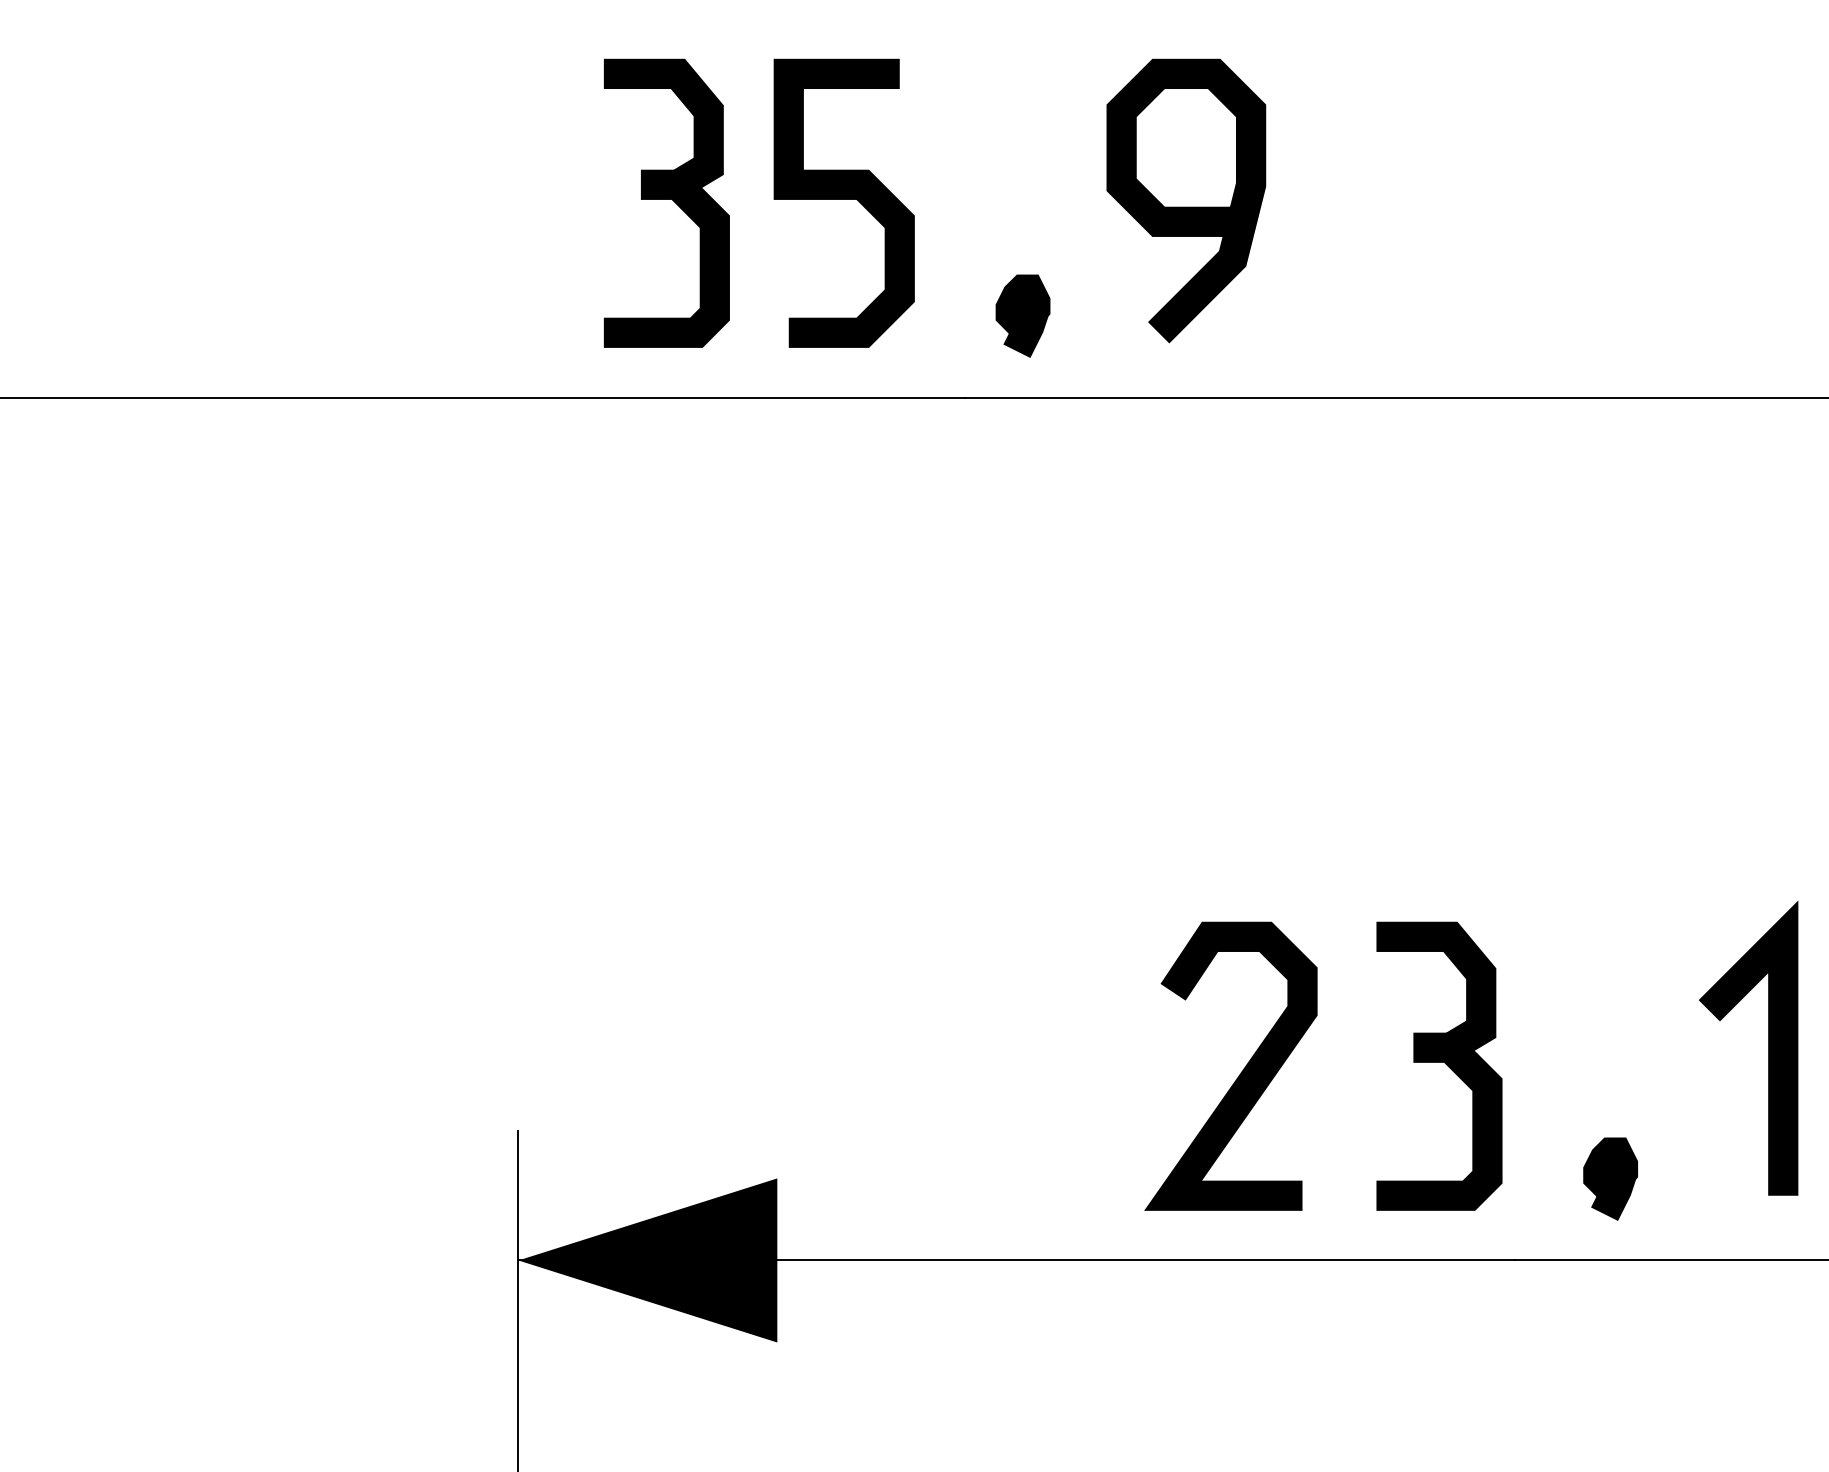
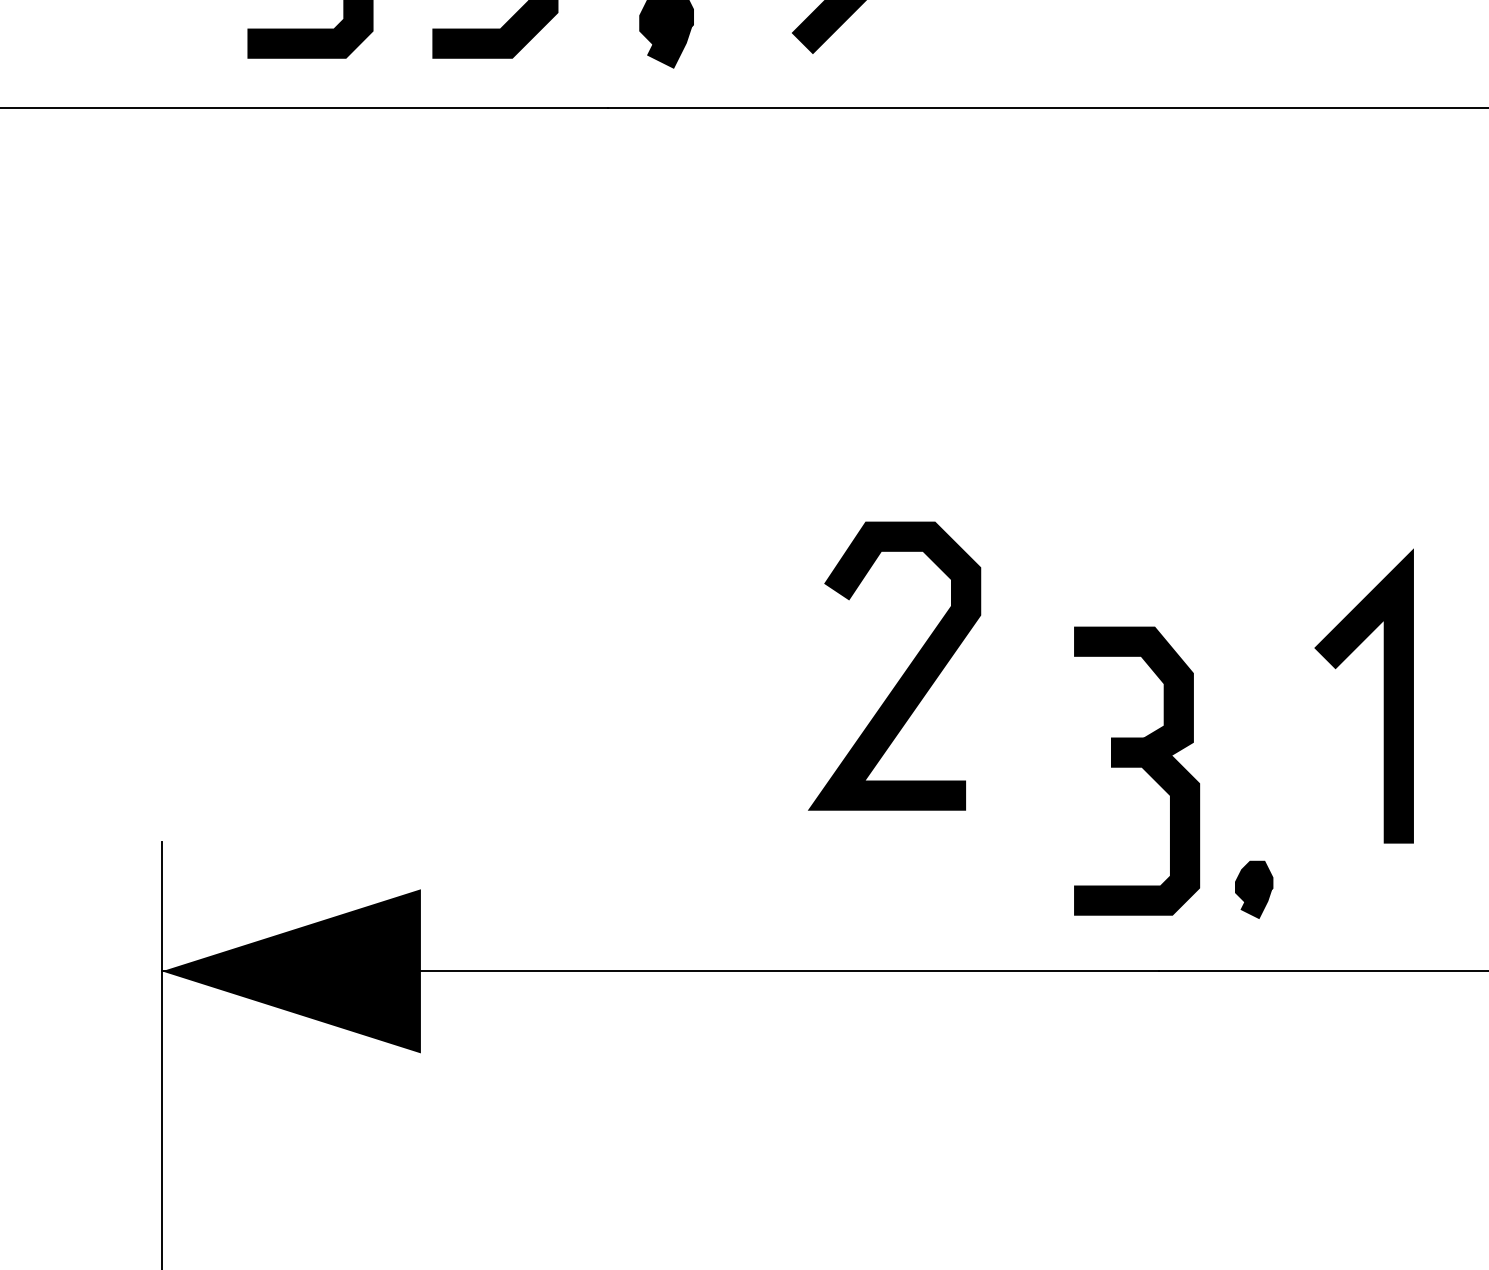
line: (1768, 1047) -> (1384, 695), moved
part: (1439, 1065) -> (1137, 770), moved
curve: (1240, 1072) -> (904, 672), moved
part: (1610, 1178) -> (1254, 889), size x0.7

